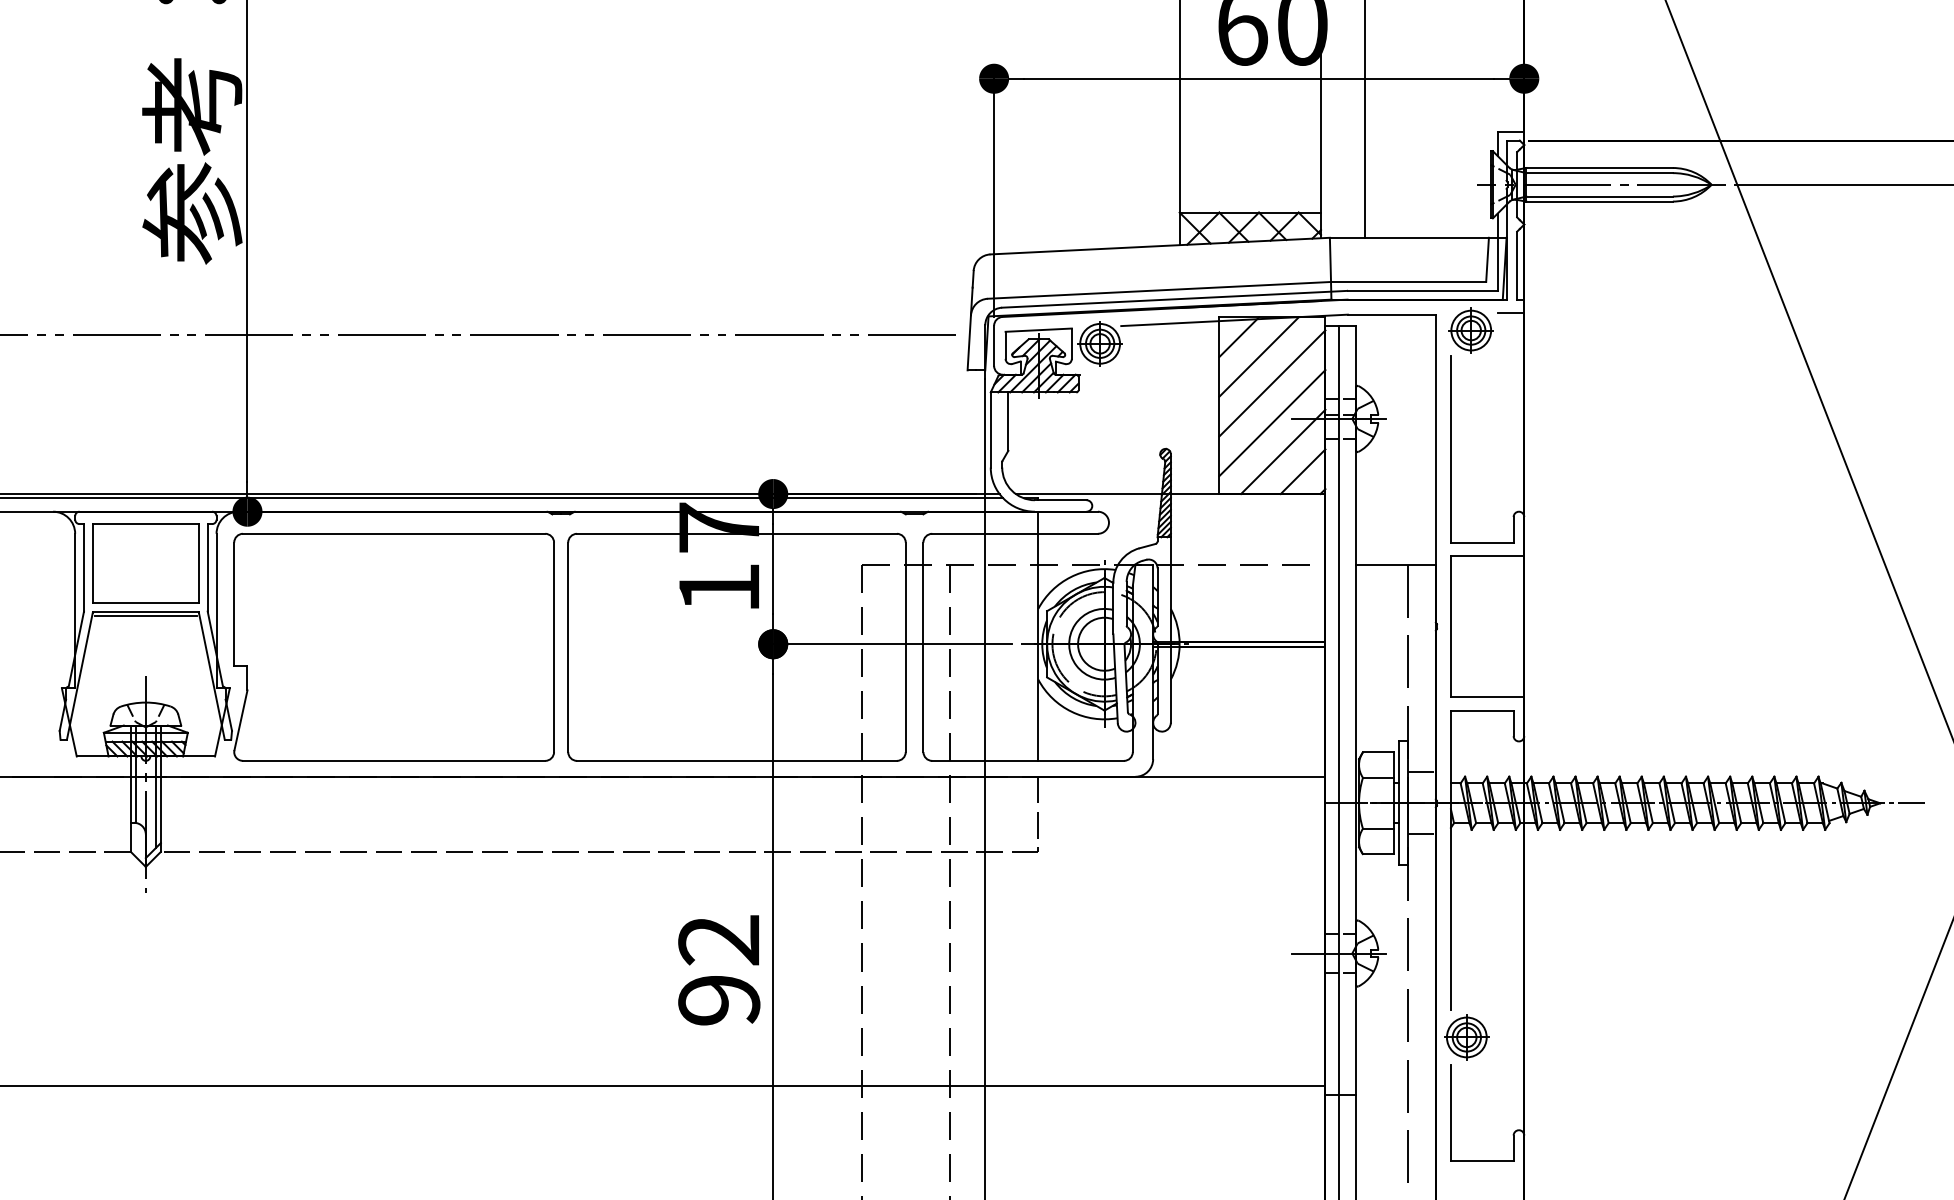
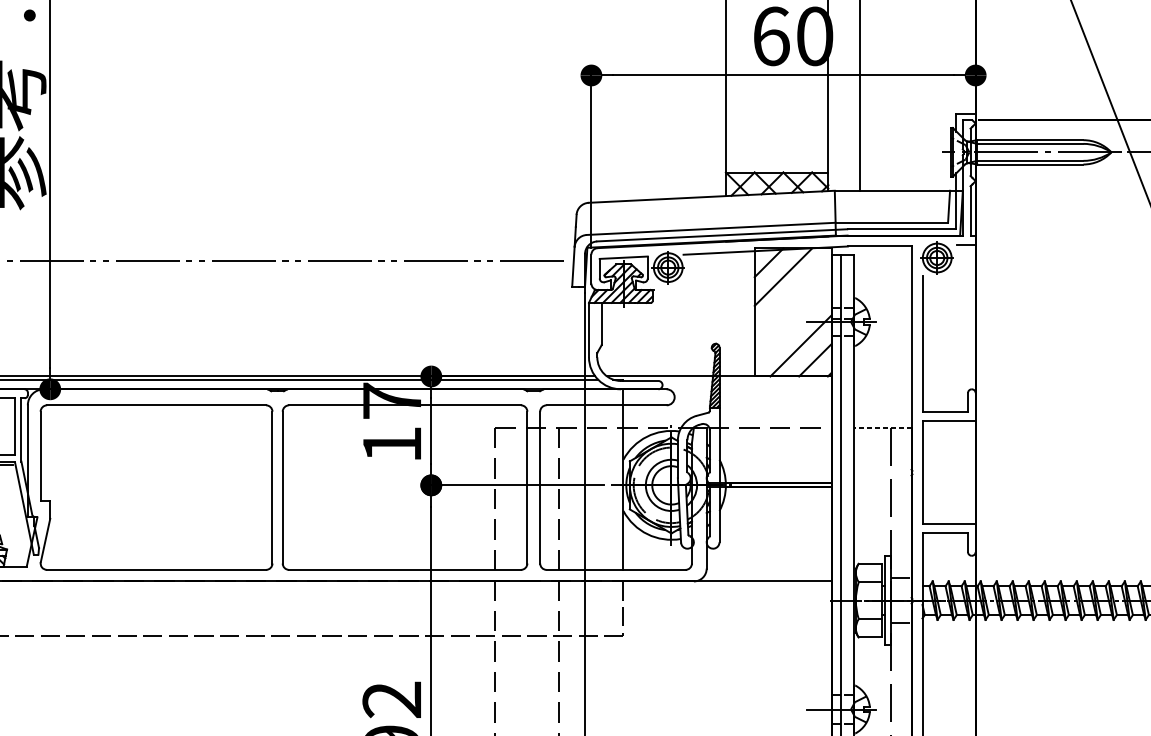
line: (1272, 383) -> (793, 296), removed
line: (1272, 423) -> (793, 325), removed
line: (1396, 564) -> (883, 427), solid -> dashed

